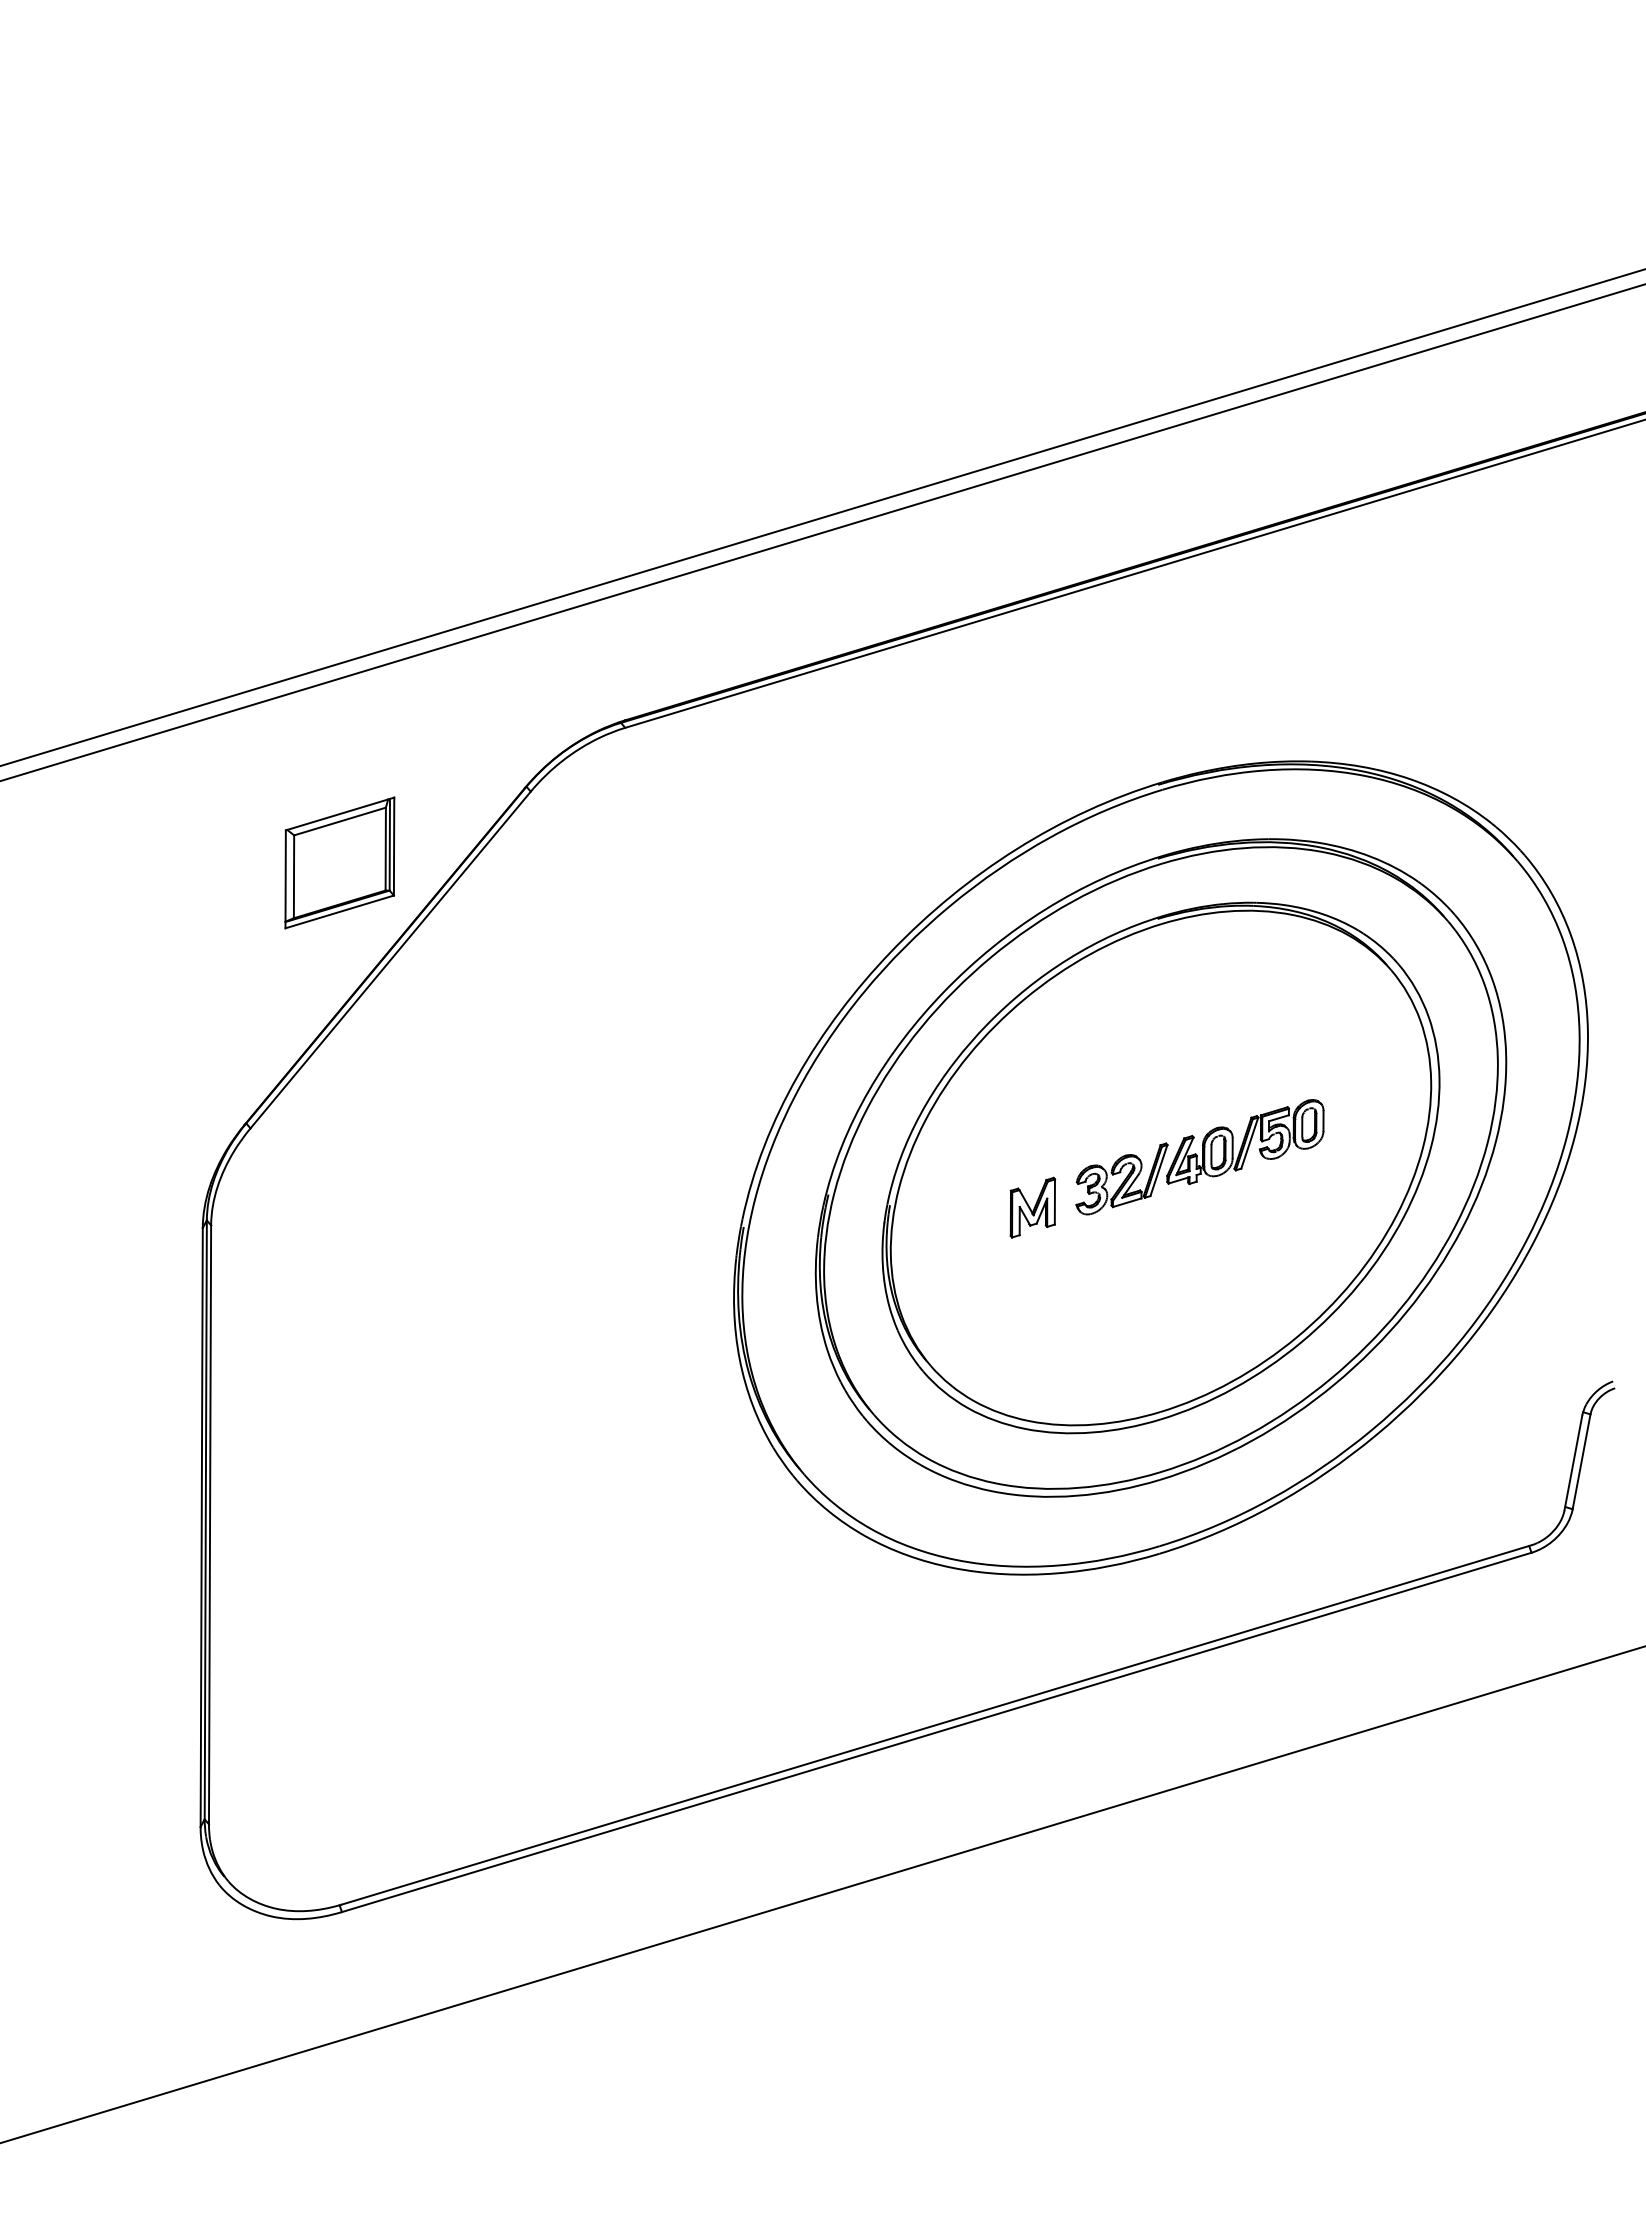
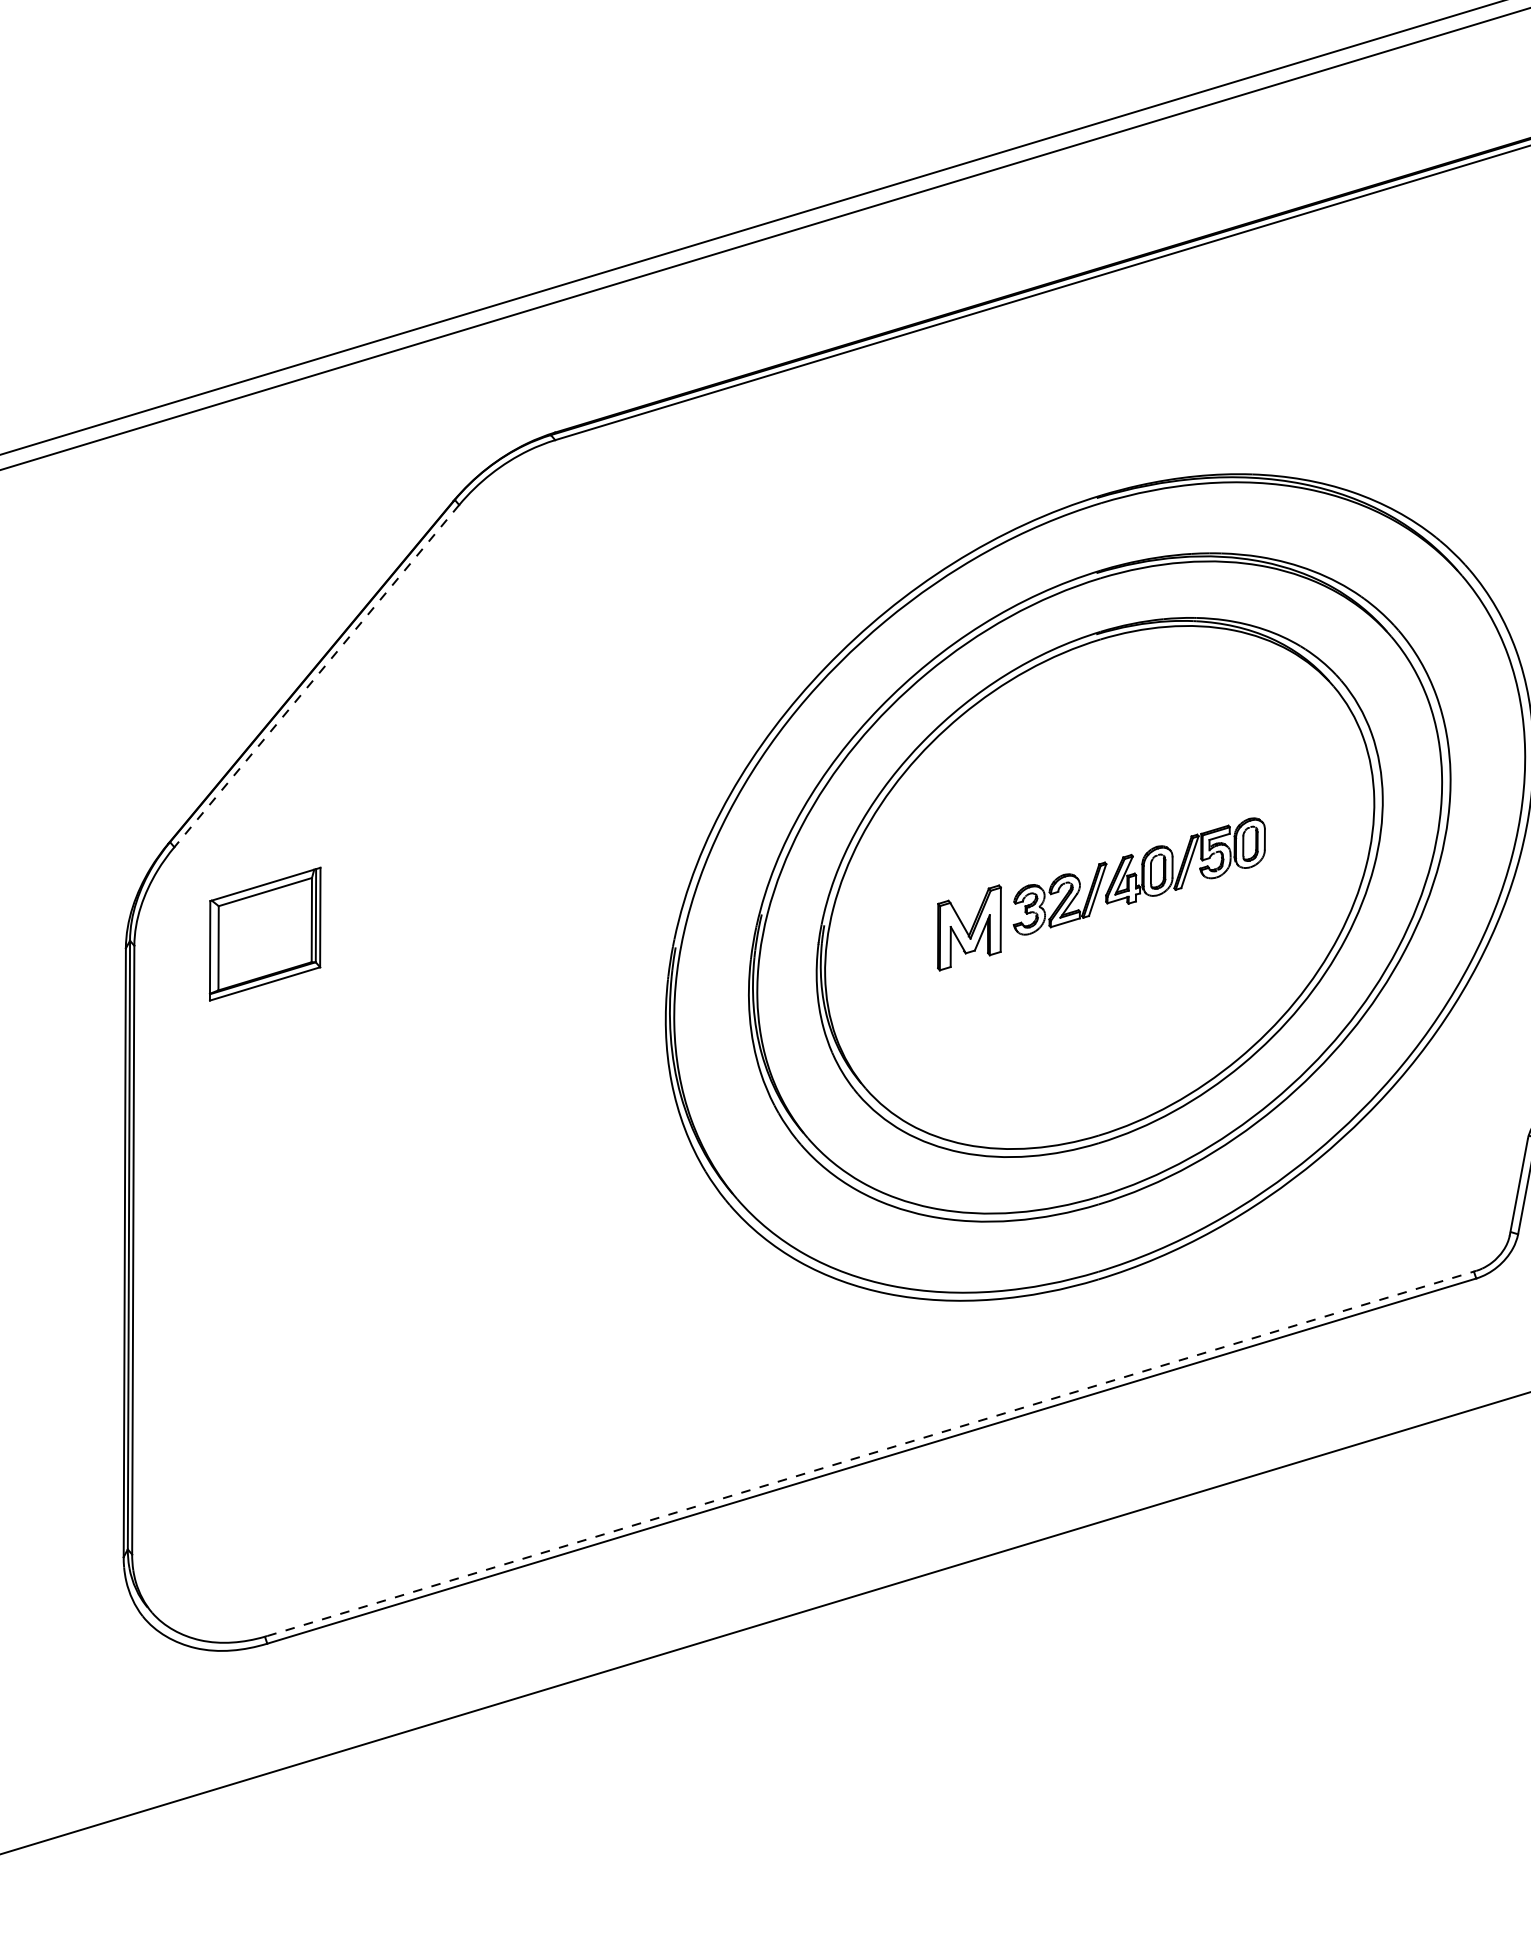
part: (339, 862) -> (264, 933), moved
line: (390, 960) -> (316, 676), solid -> dashed
part: (1032, 1207) -> (969, 927), size x1.4
line: (937, 1724) -> (872, 1453), solid -> dashed

